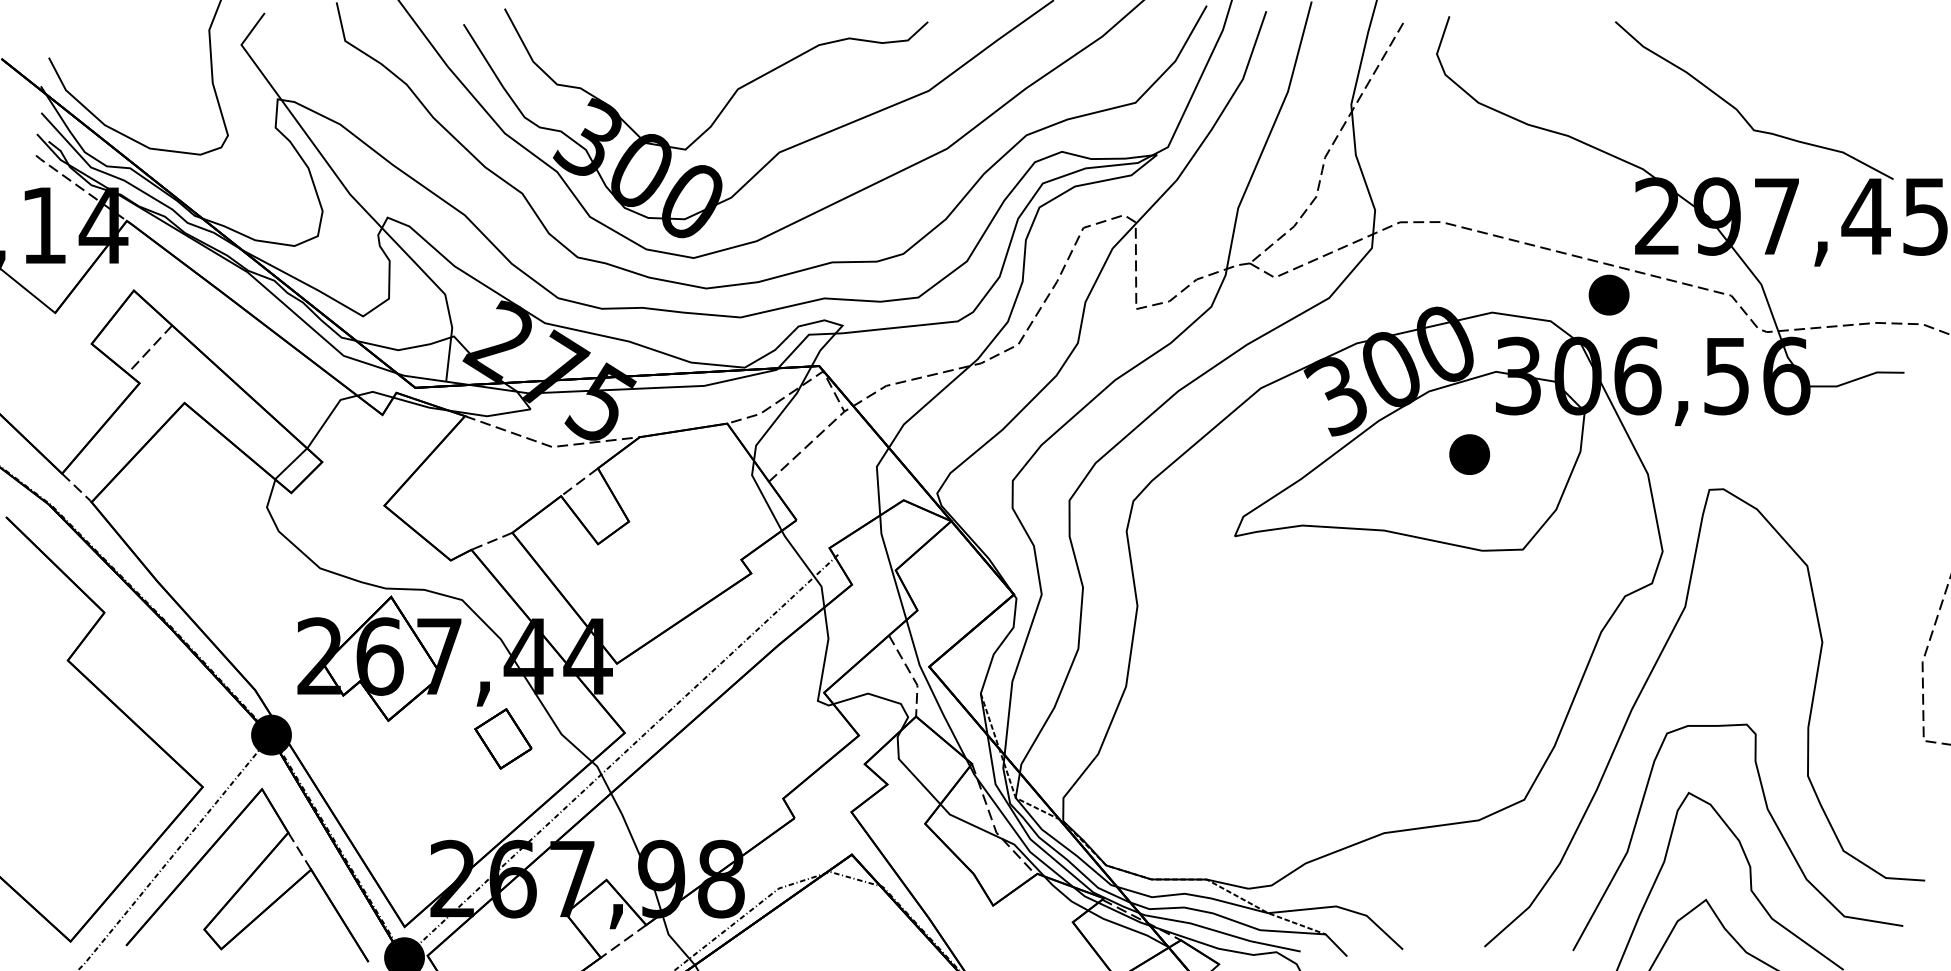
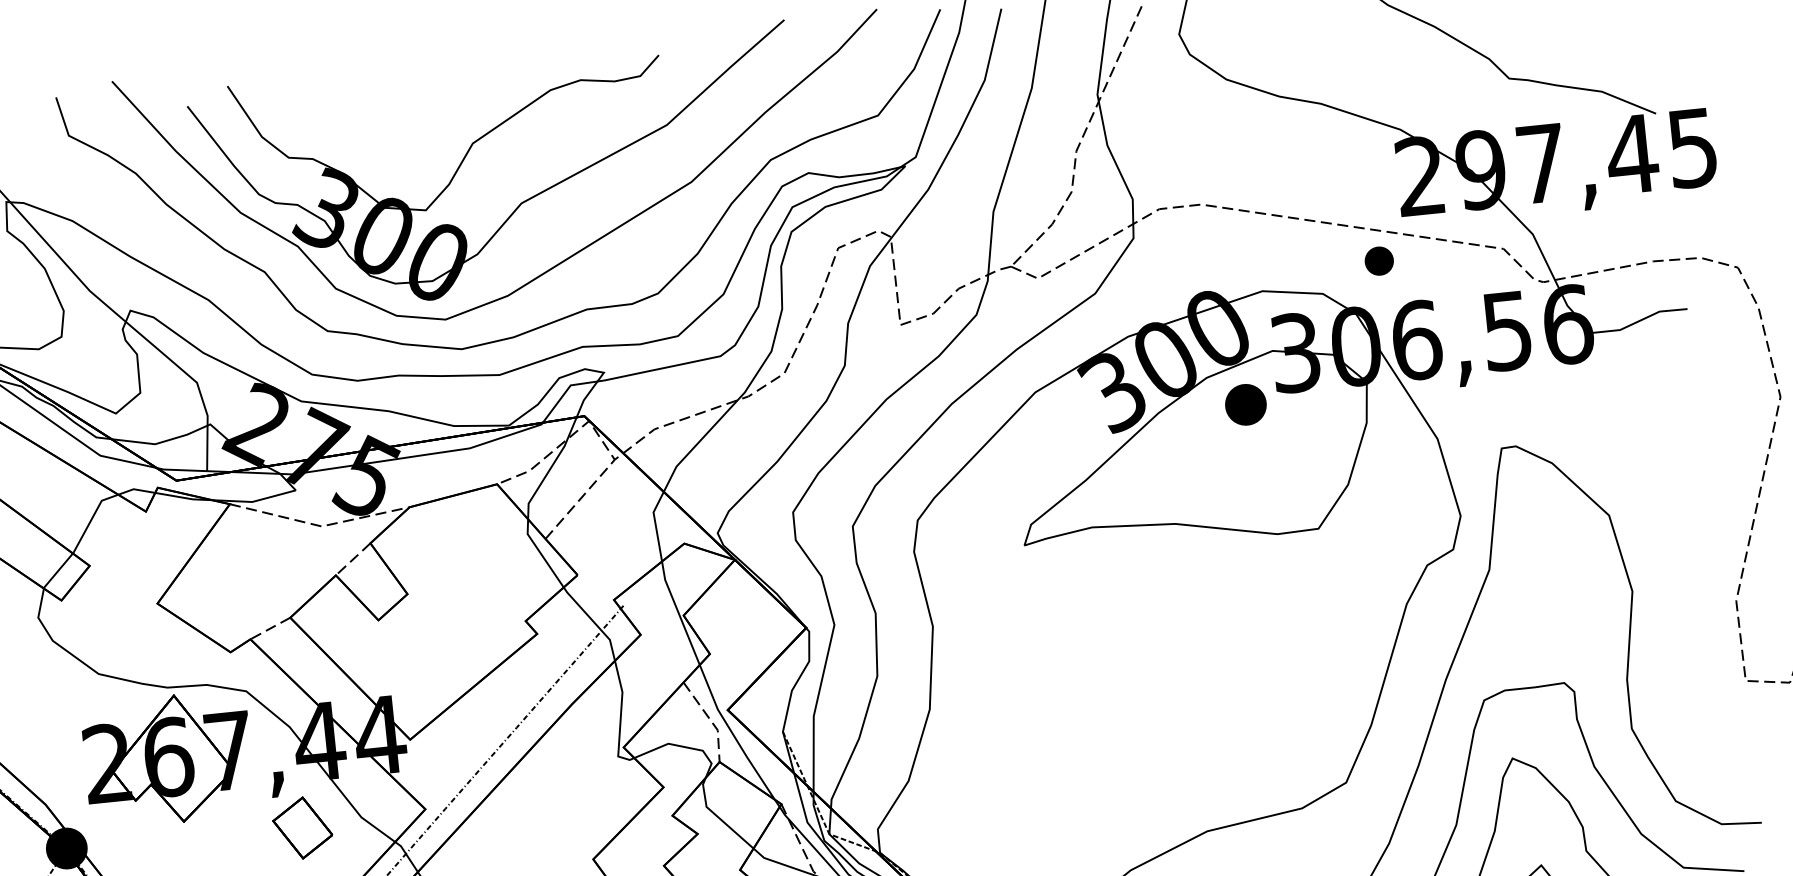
part: (1608, 294) -> (1378, 260), size x0.7
part: (1469, 454) -> (1245, 404), moved

